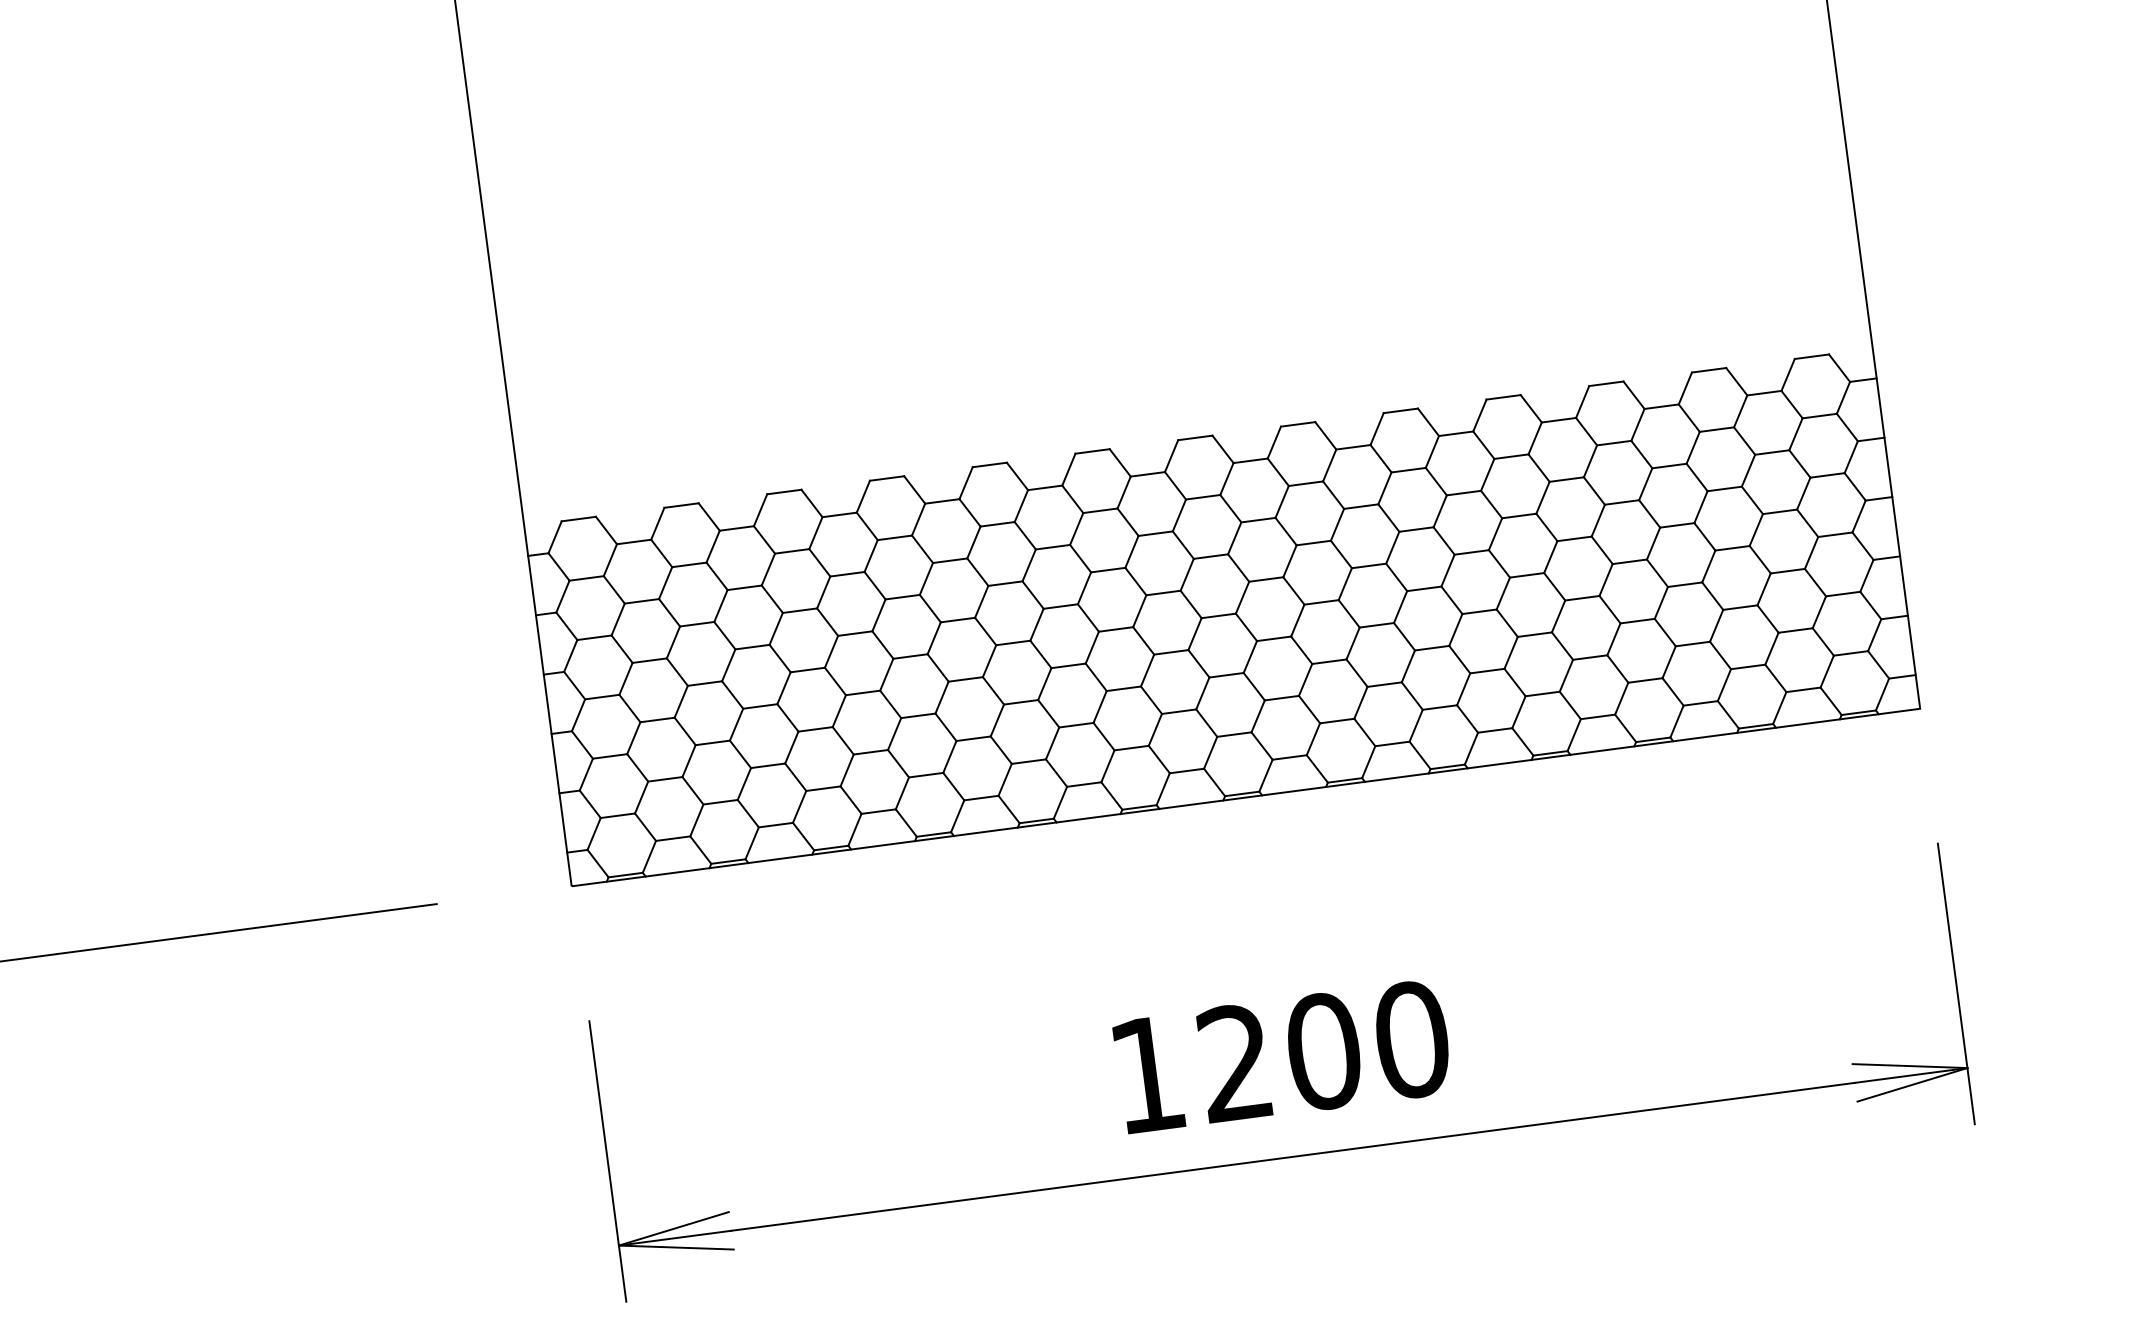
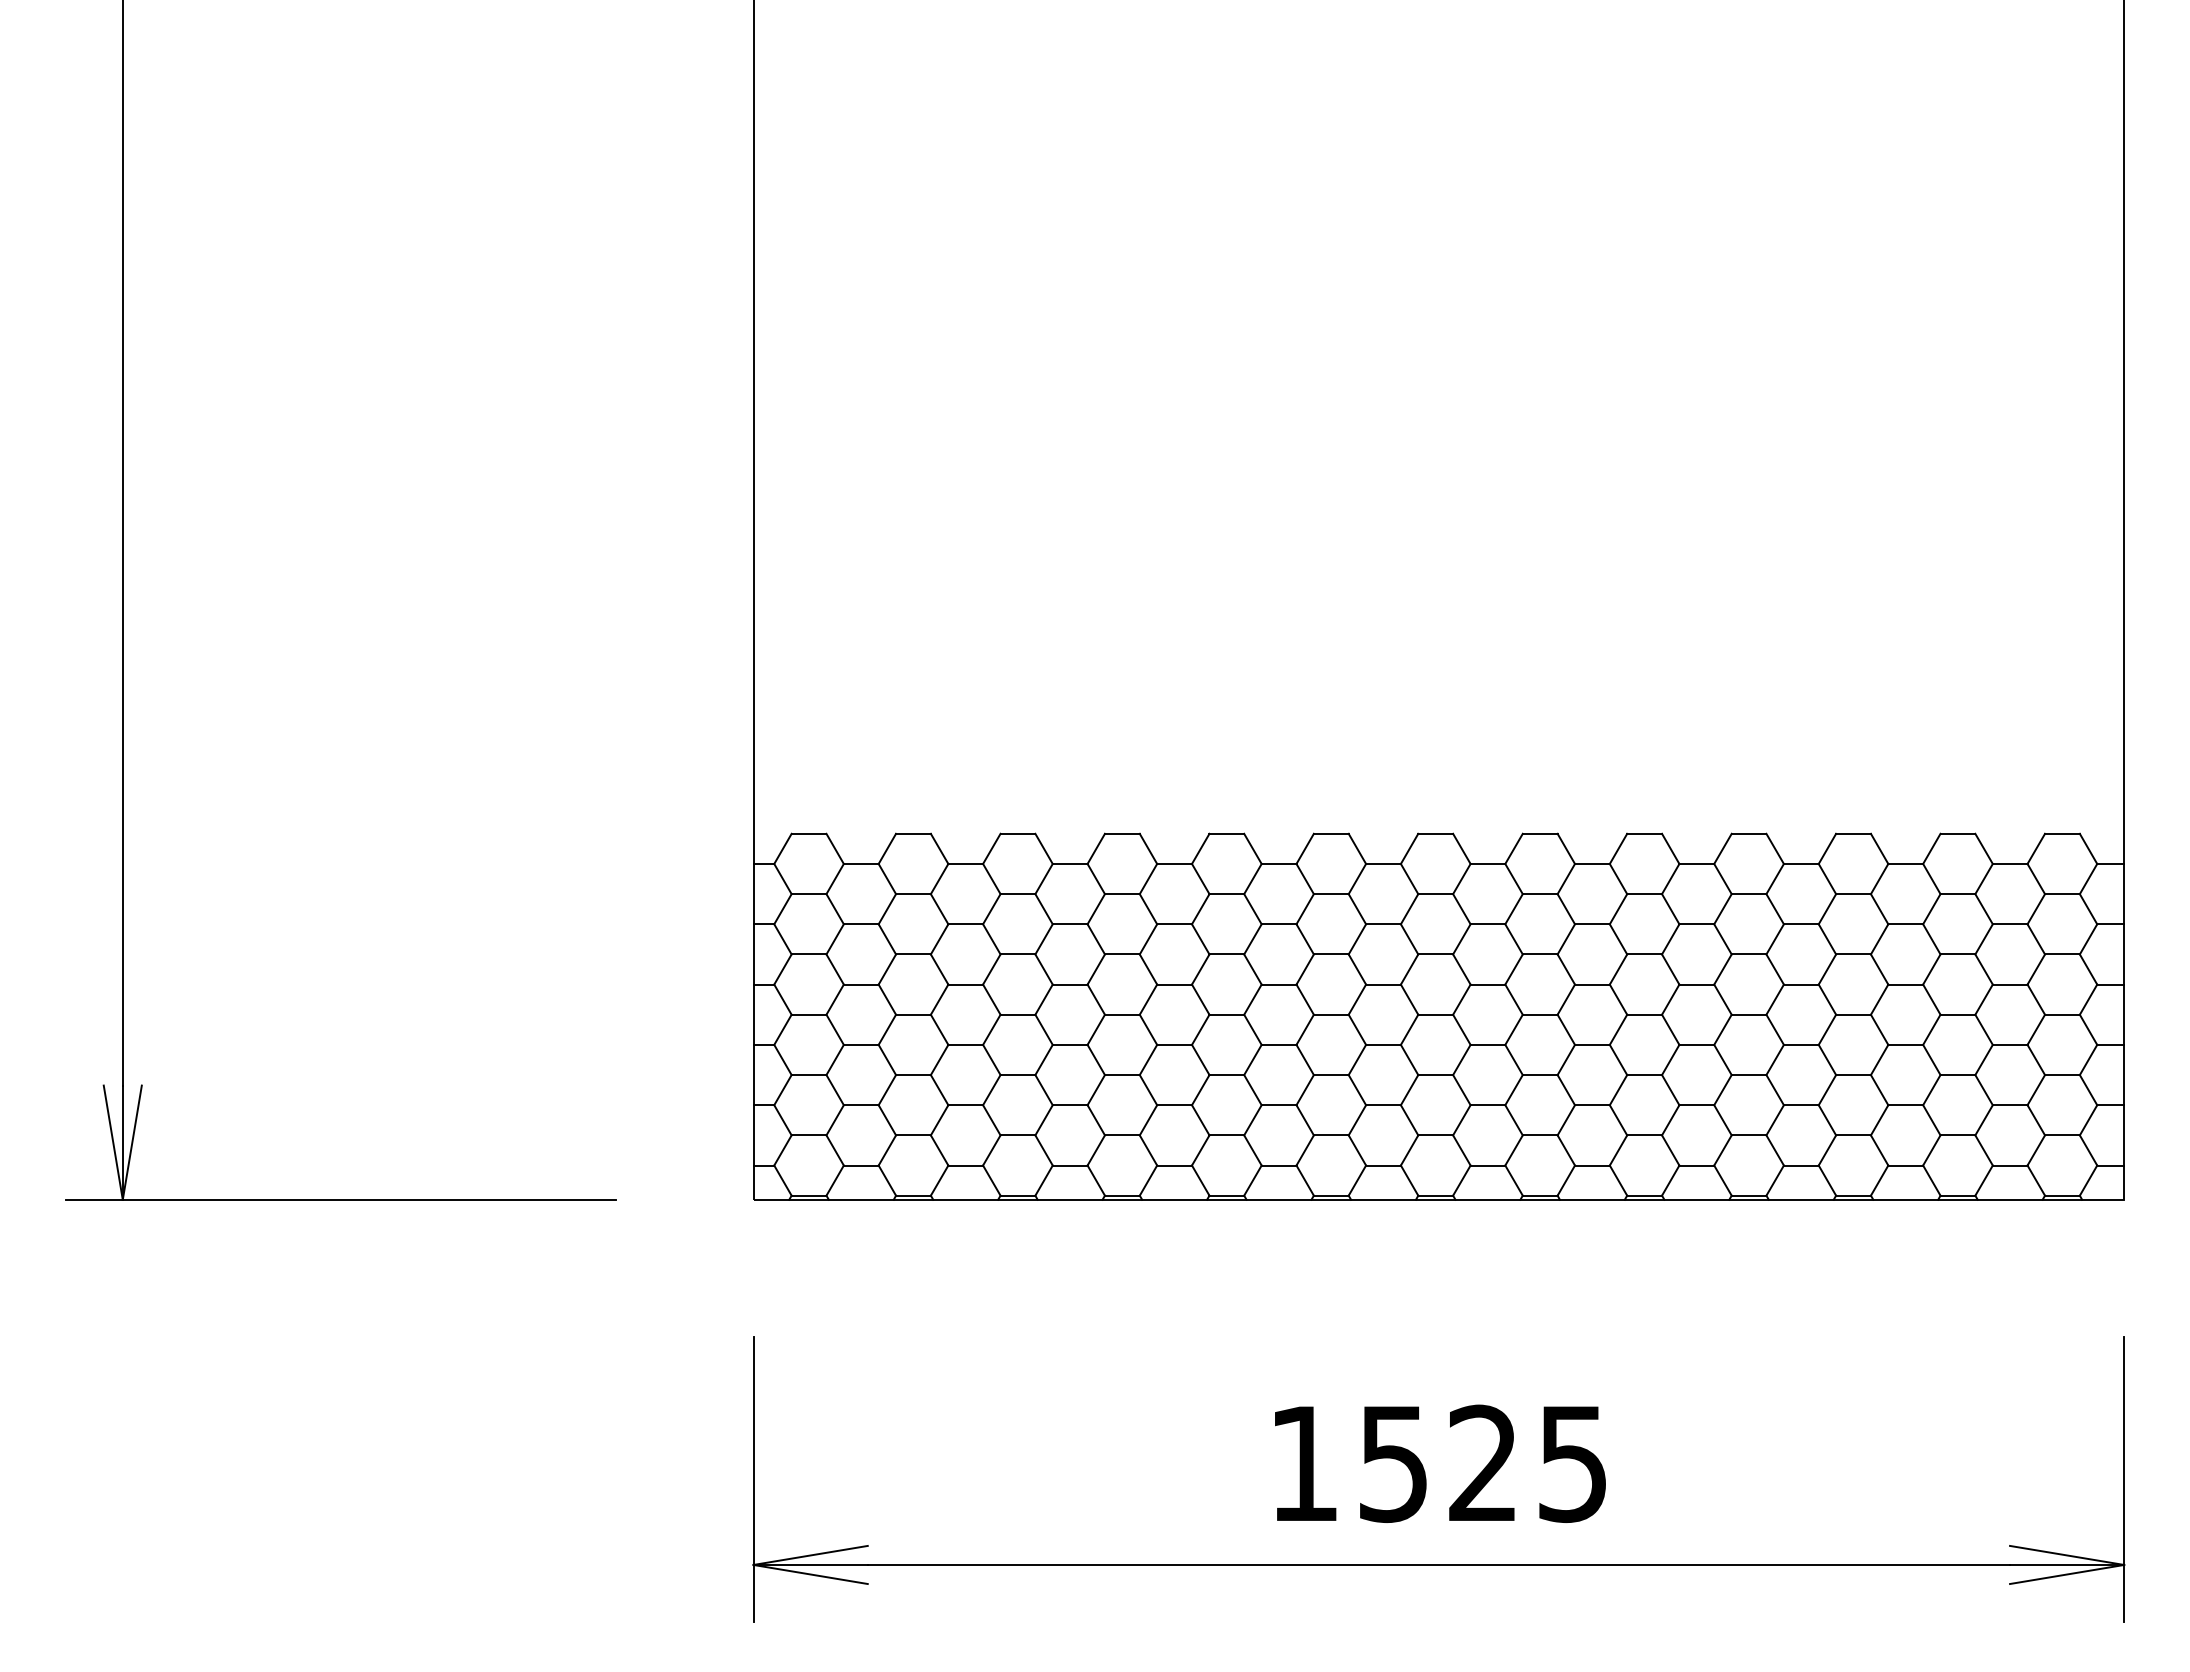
text: (1323, 1051) -> (1483, 1463), 1200 -> 1525

